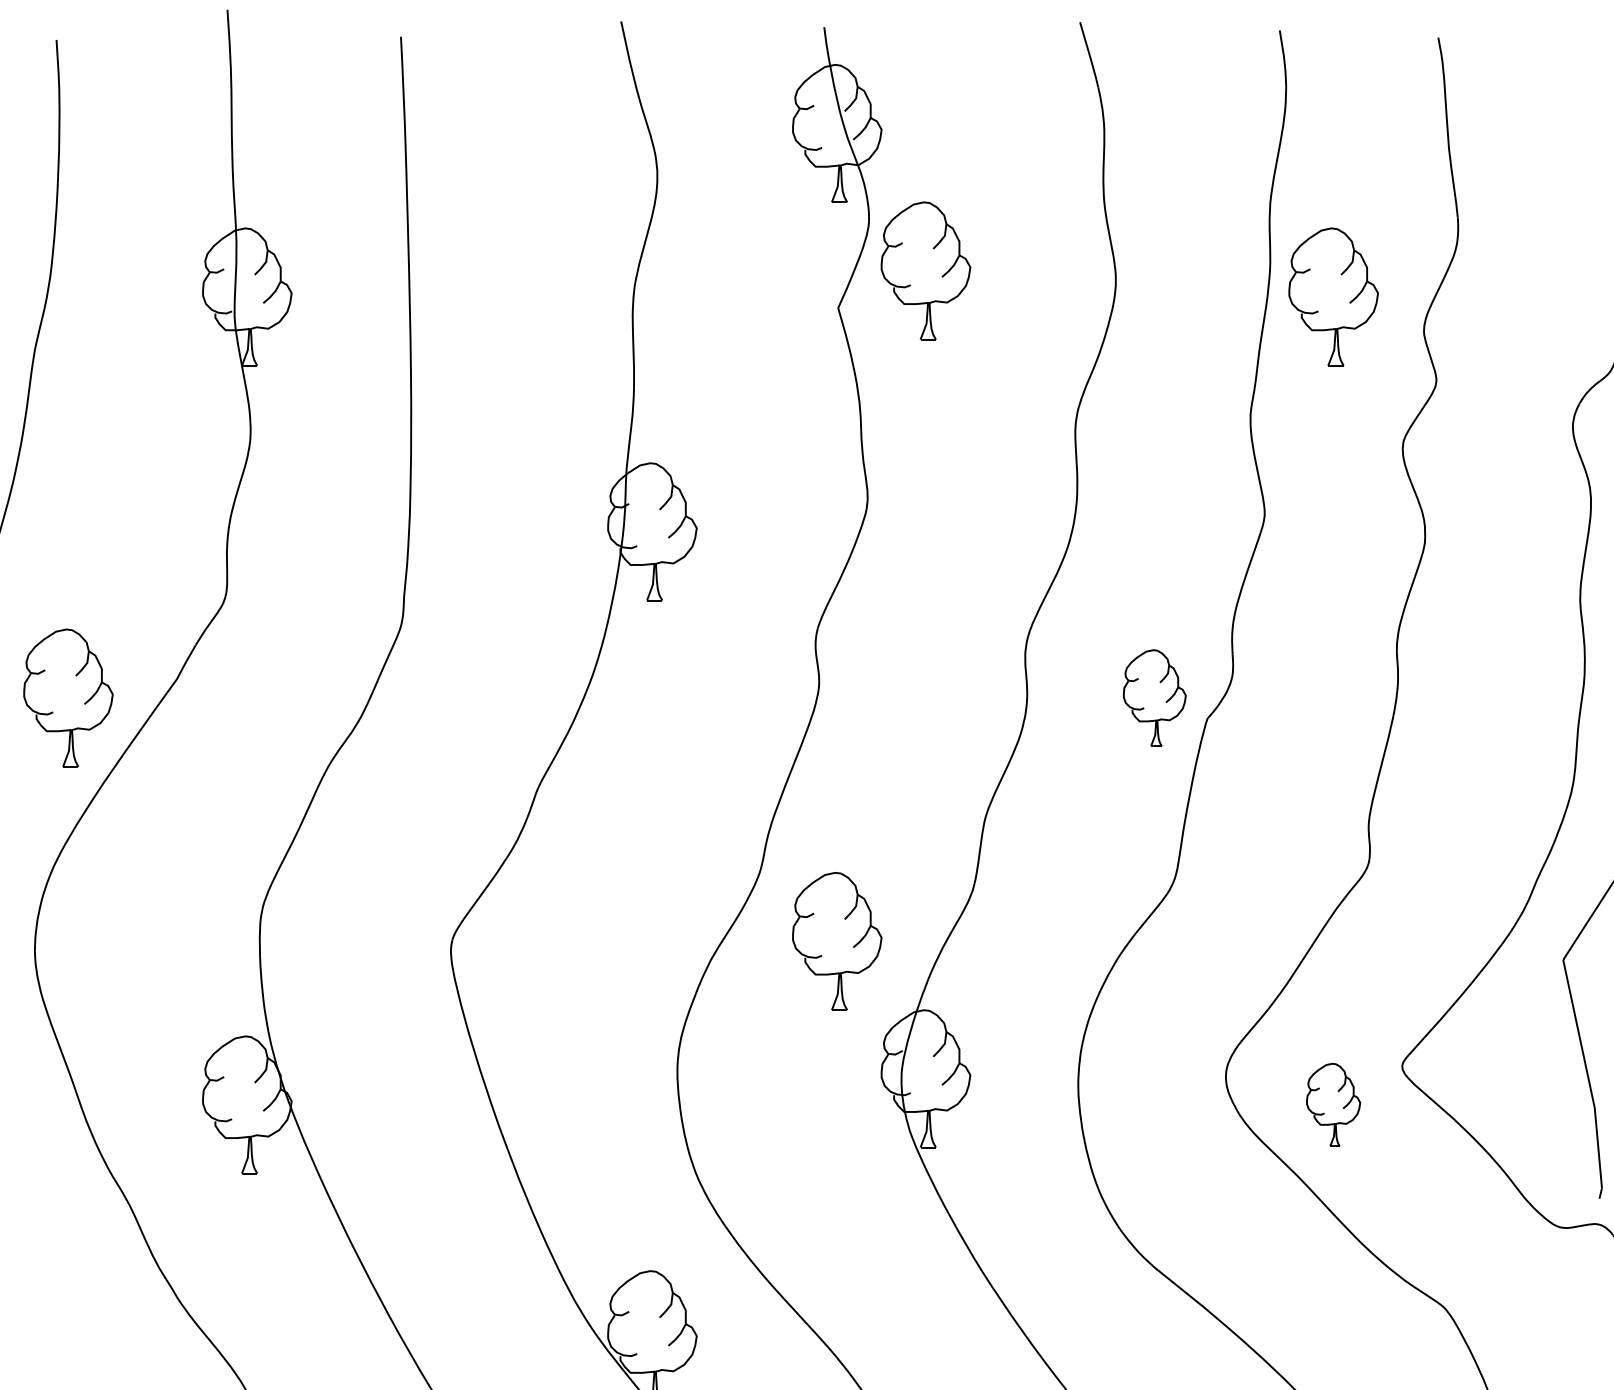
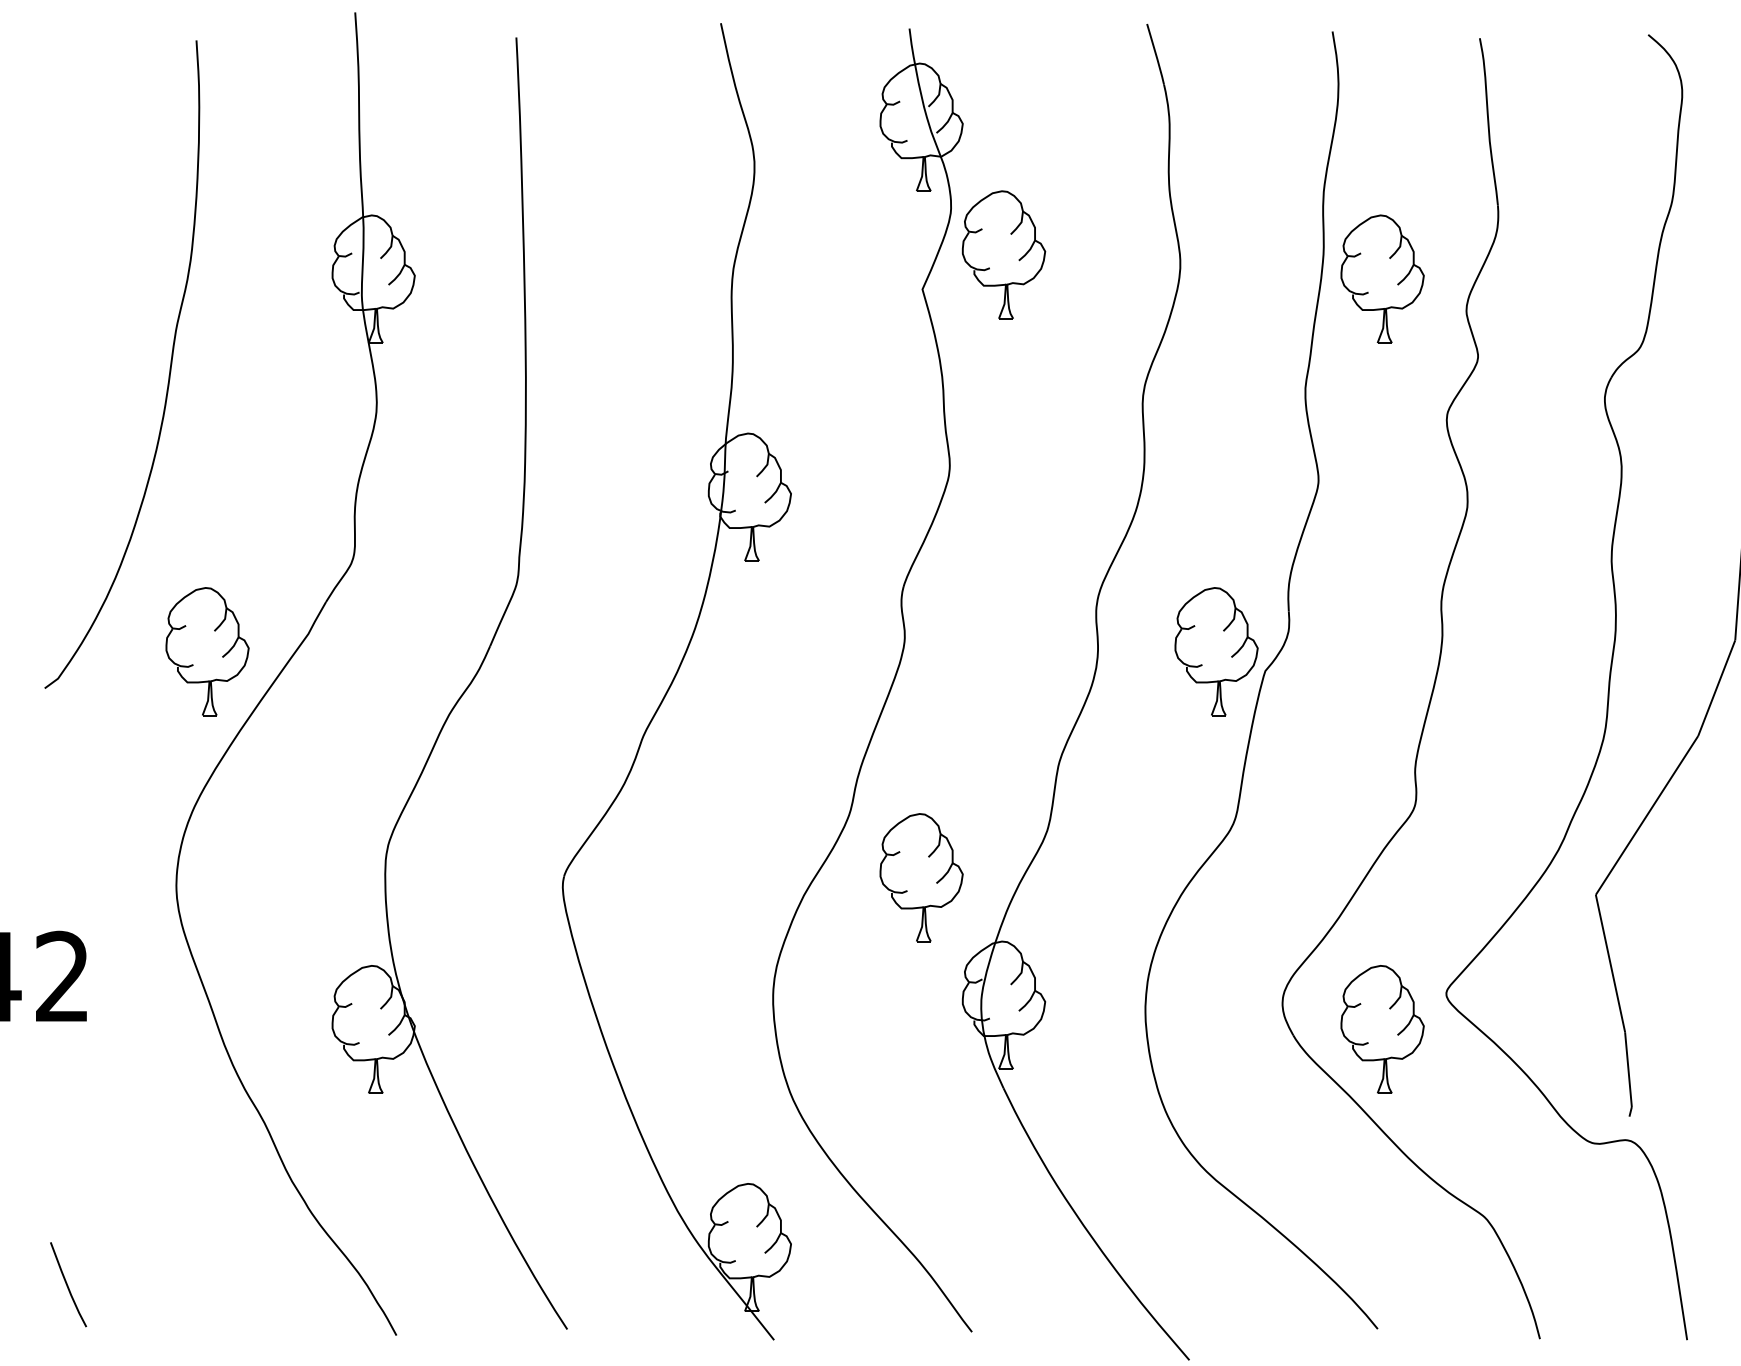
part: (1154, 697) -> (1216, 651), size x1.43
part: (1333, 1104) -> (1382, 1029), size x1.67

